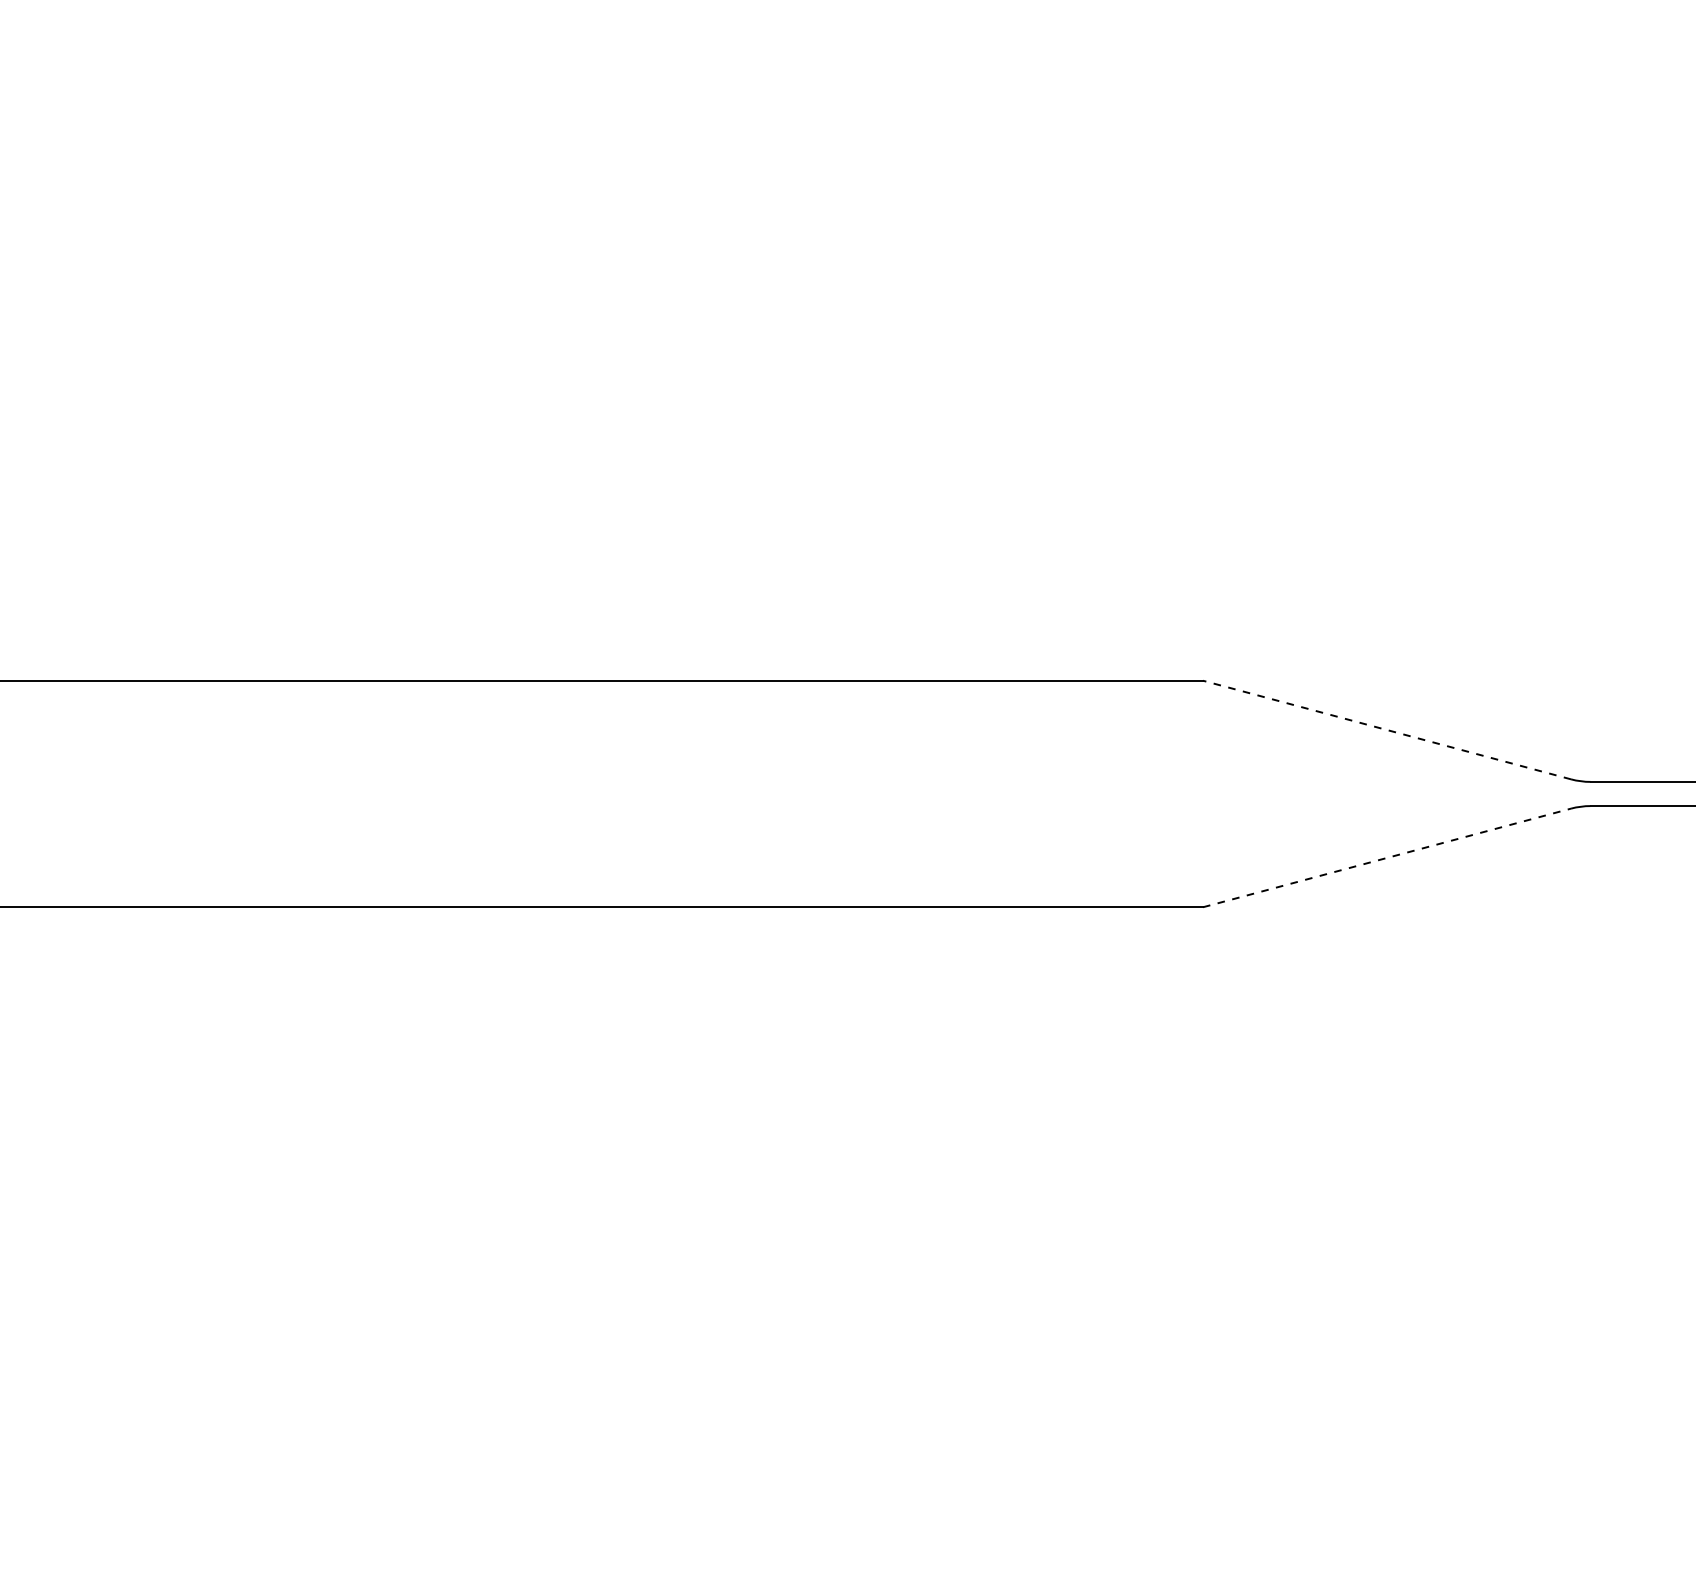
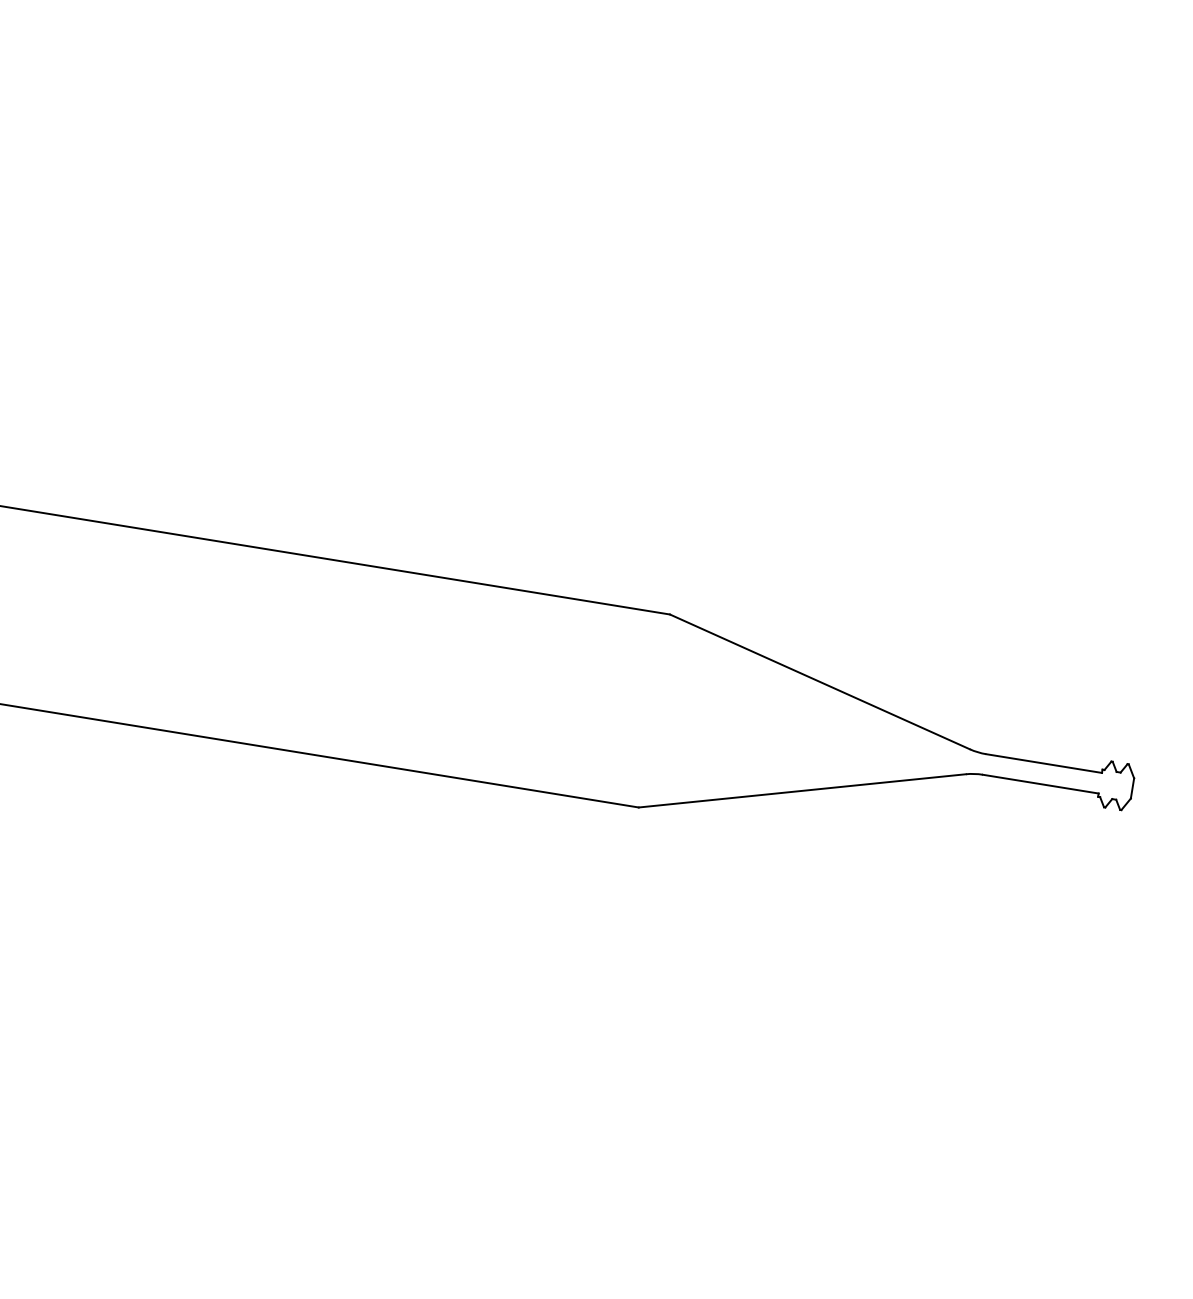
line: (1387, 730) -> (820, 682), dashed -> solid
line: (1387, 857) -> (802, 790), dashed -> solid

